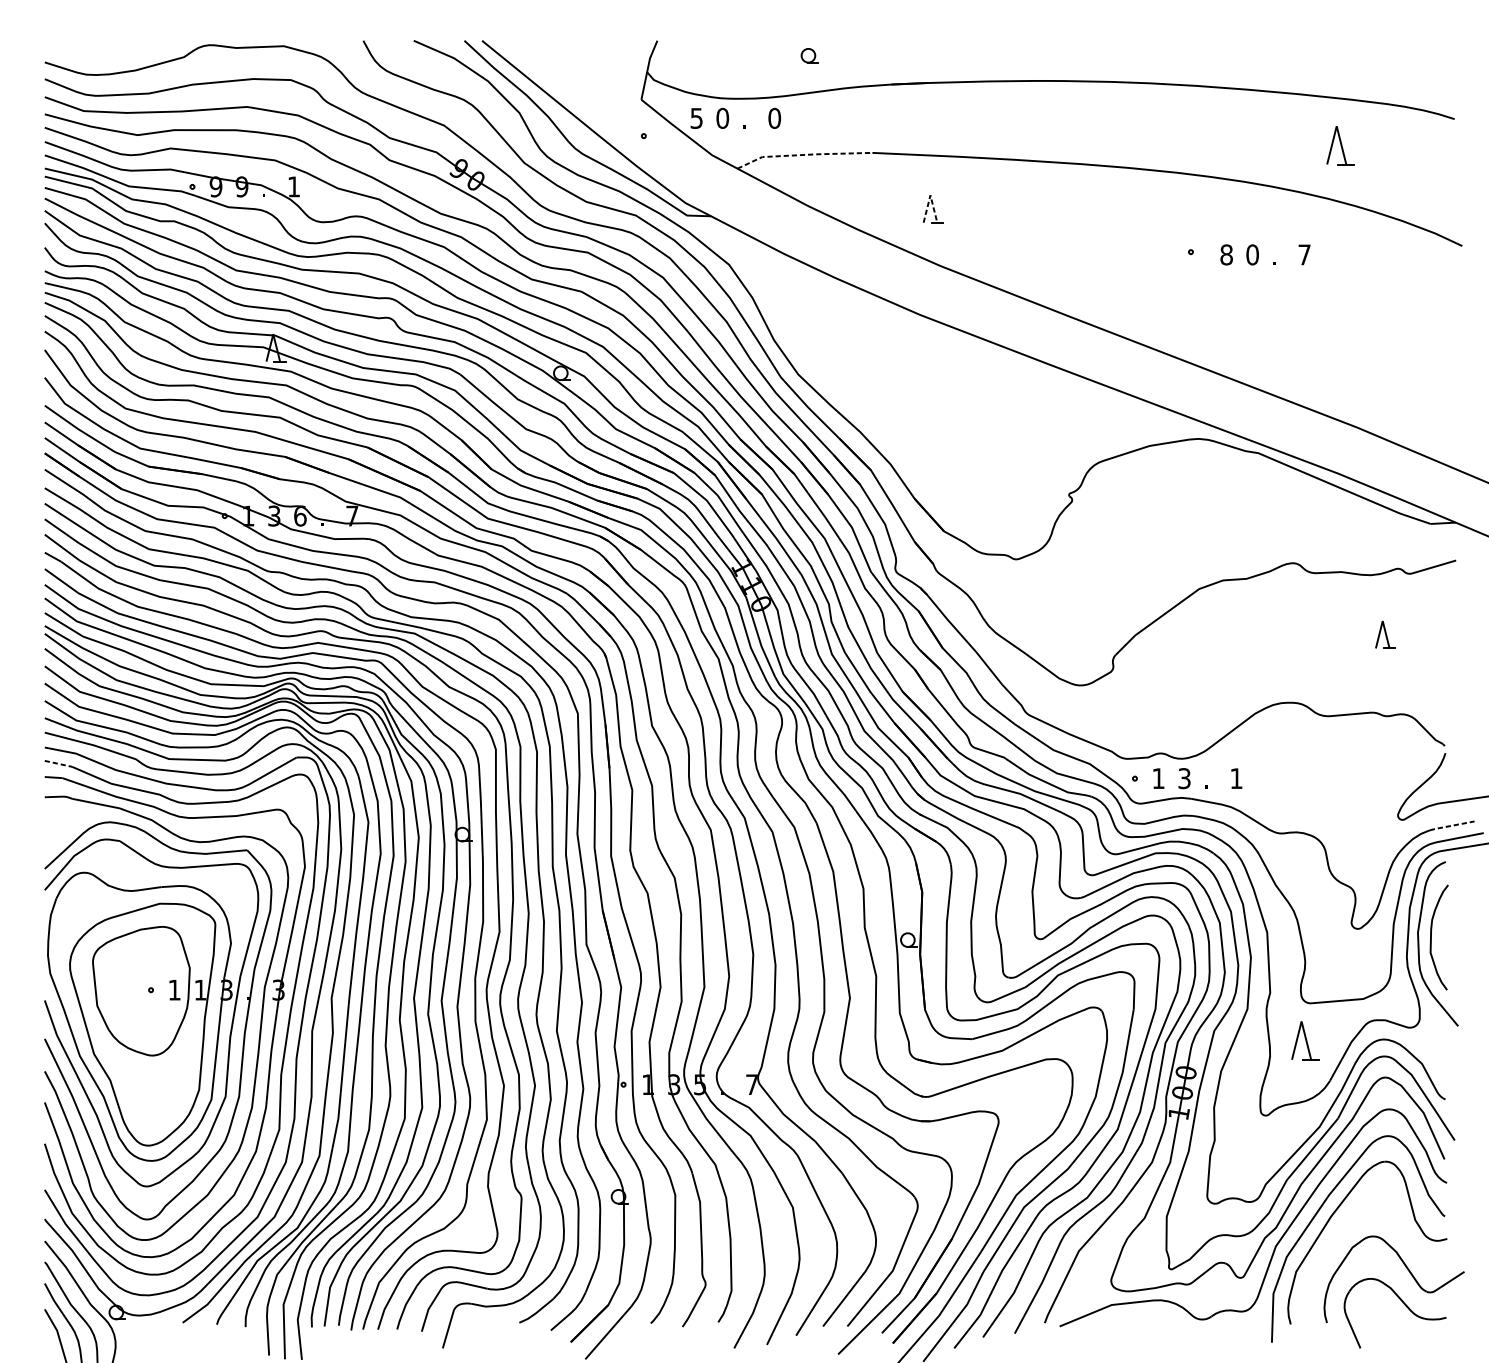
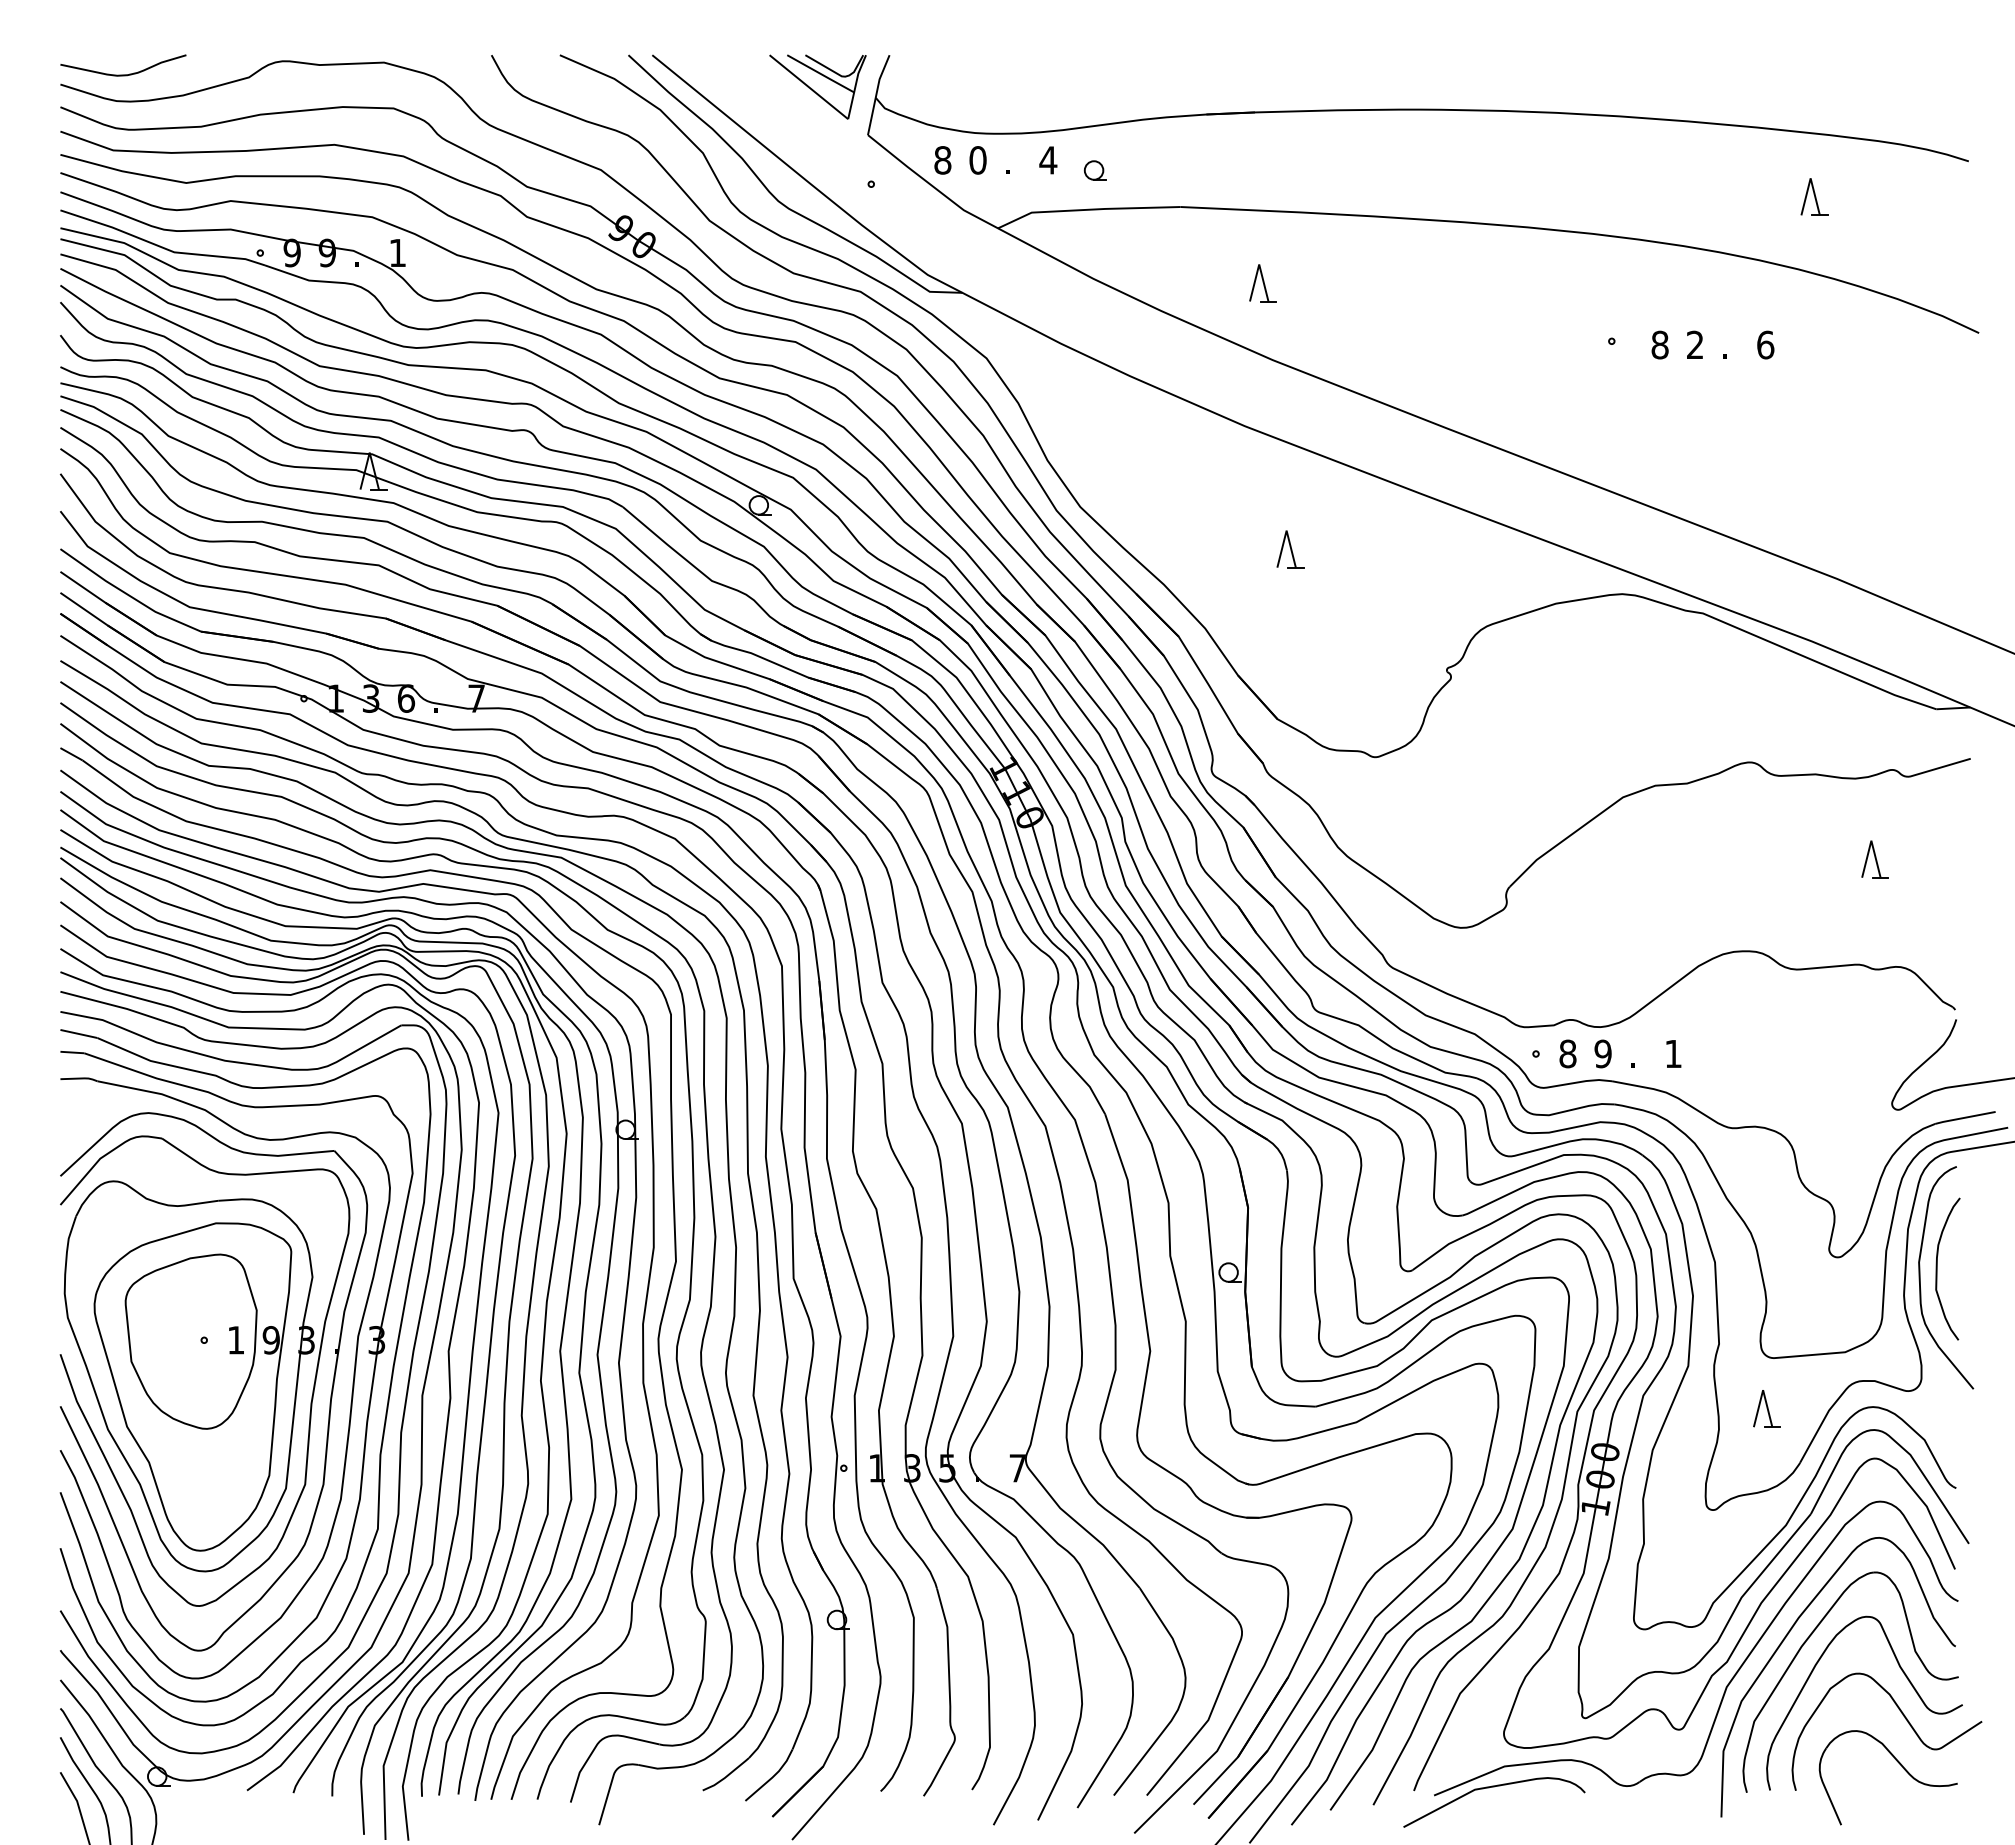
curve: (91, 54) -> (123, 74), added
part: (808, 55) -> (1094, 170), moved
part: (604, 63) -> (817, 86), added
text: (696, 118) -> (942, 160), 5 -> 8
text: (774, 118) -> (1048, 160), 0 -> 4
part: (1340, 145) -> (1814, 196), size x0.71
line: (803, 154) -> (1087, 209), dashed -> solid
line: (930, 195) -> (1259, 264), dashed -> solid
text: (1252, 254) -> (1694, 344), 0 -> 2
text: (1304, 254) -> (1765, 344), 7 -> 6
part: (953, 405) -> (1290, 549), added
line: (58, 763) -> (78, 1033), dashed -> solid
text: (1158, 778) -> (1567, 1053), 1 -> 8
text: (1184, 778) -> (1602, 1053), 3 -> 9
line: (1451, 825) -> (1964, 1117), dashed -> solid
text: (200, 990) -> (270, 1340), 1 -> 9
part: (1305, 1040) -> (1766, 1408), size x0.71
curve: (1407, 1237) -> (1904, 1675), added
curve: (1100, 1321) -> (1489, 1788), added

